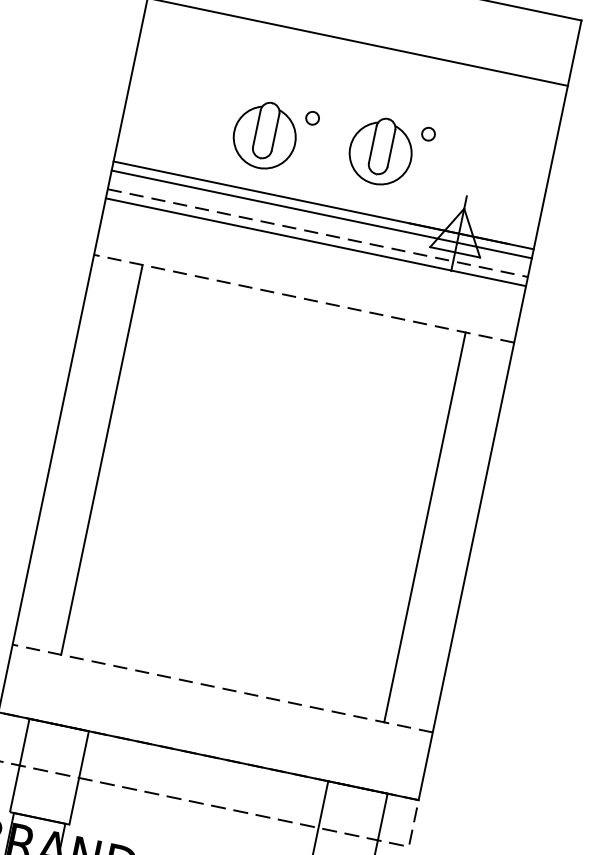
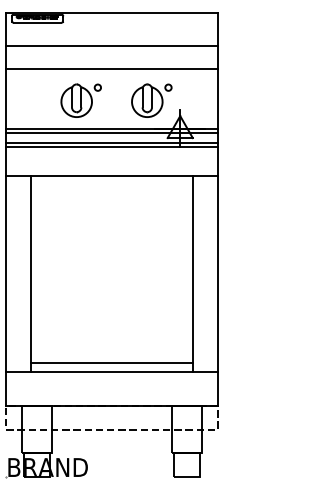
line: (347, 87) -> (111, 69), added
part: (389, 152) -> (151, 100), moved
line: (318, 233) -> (112, 142), dashed -> solid
line: (305, 298) -> (112, 175), dashed -> solid
line: (225, 669) -> (111, 362), added
line: (223, 689) -> (112, 372), dashed -> solid

